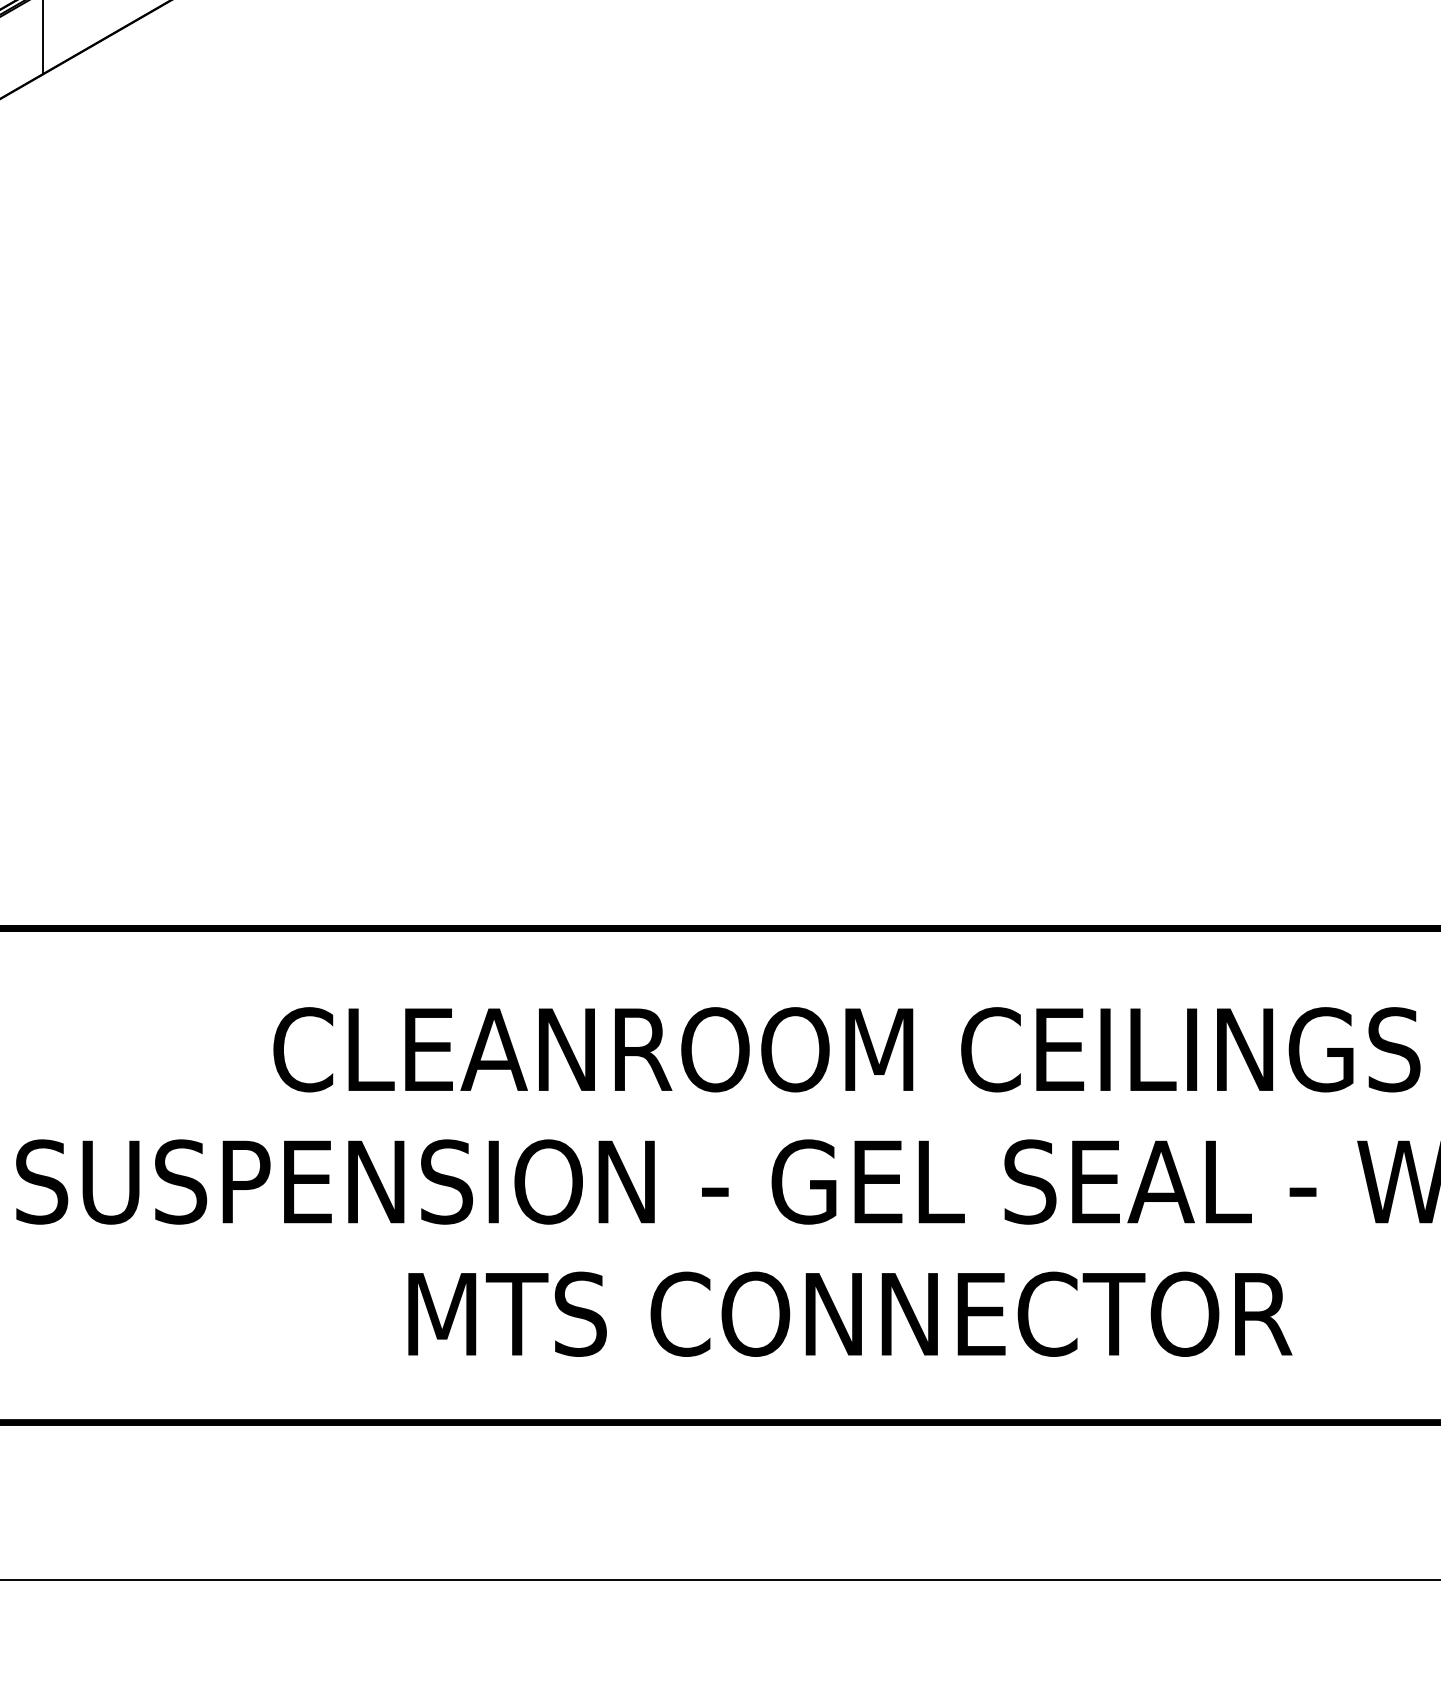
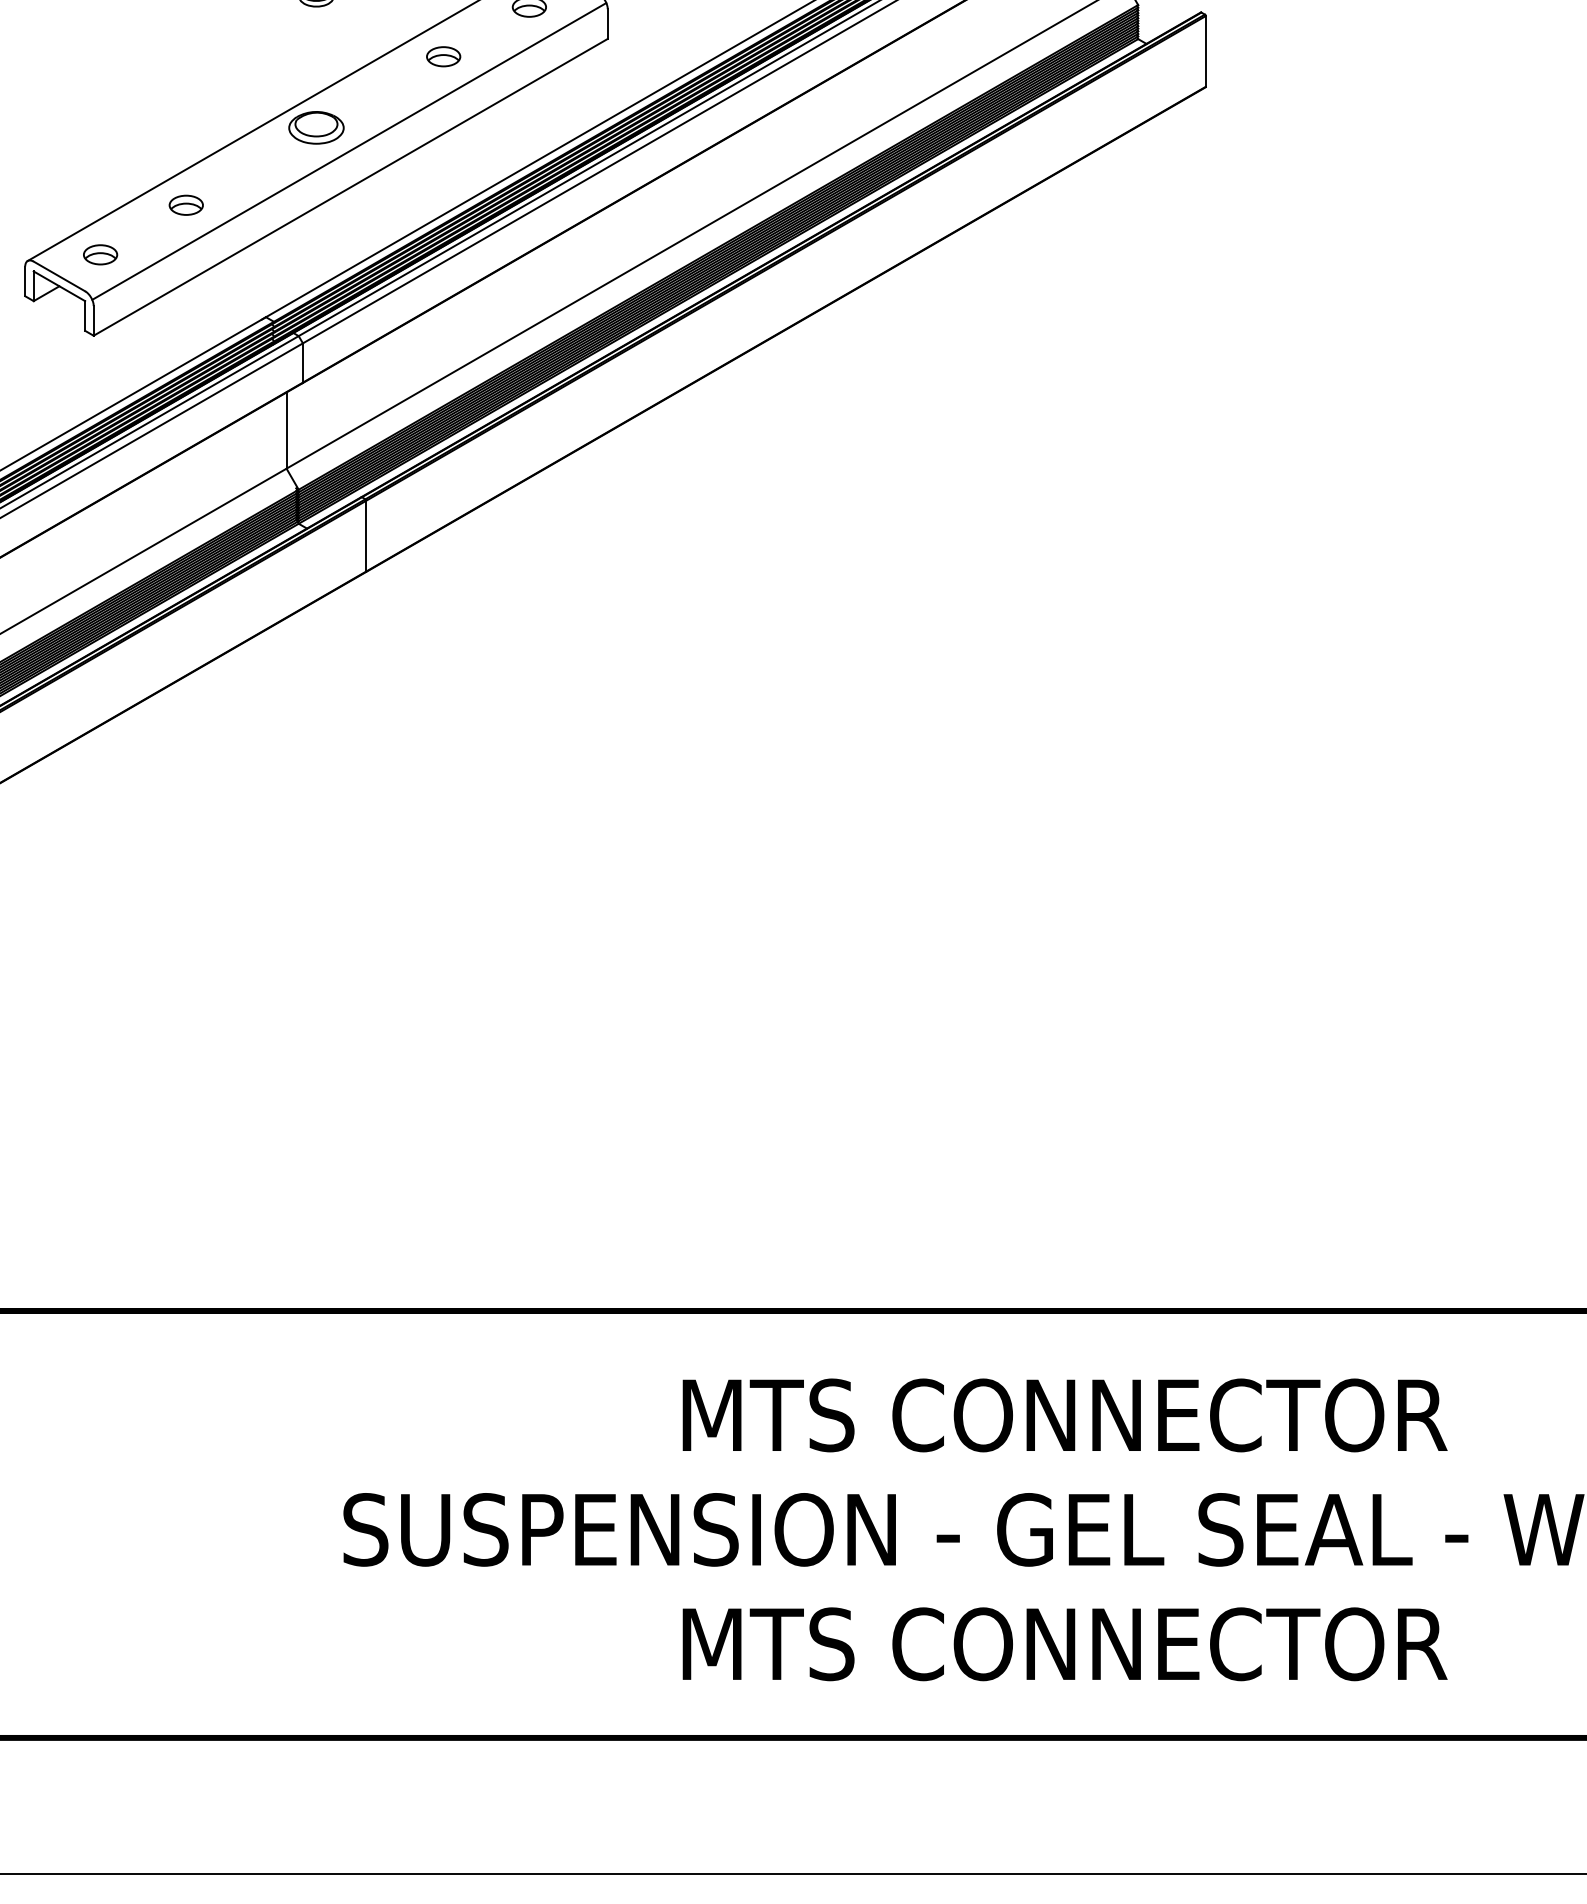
text: (847, 1049) -> (1062, 1415), CLEANROOM CEILINGS -> MTS CONNECTOR

